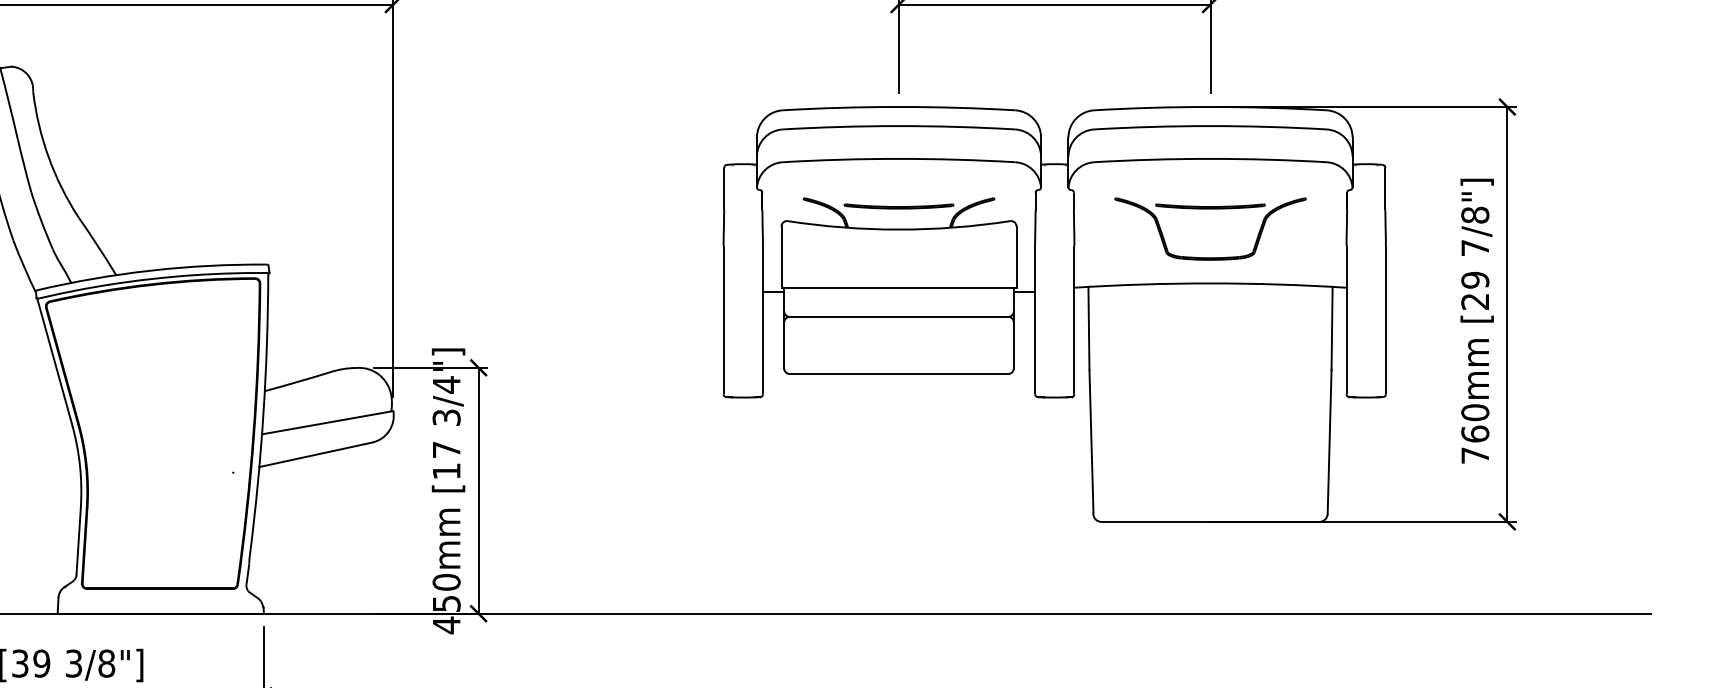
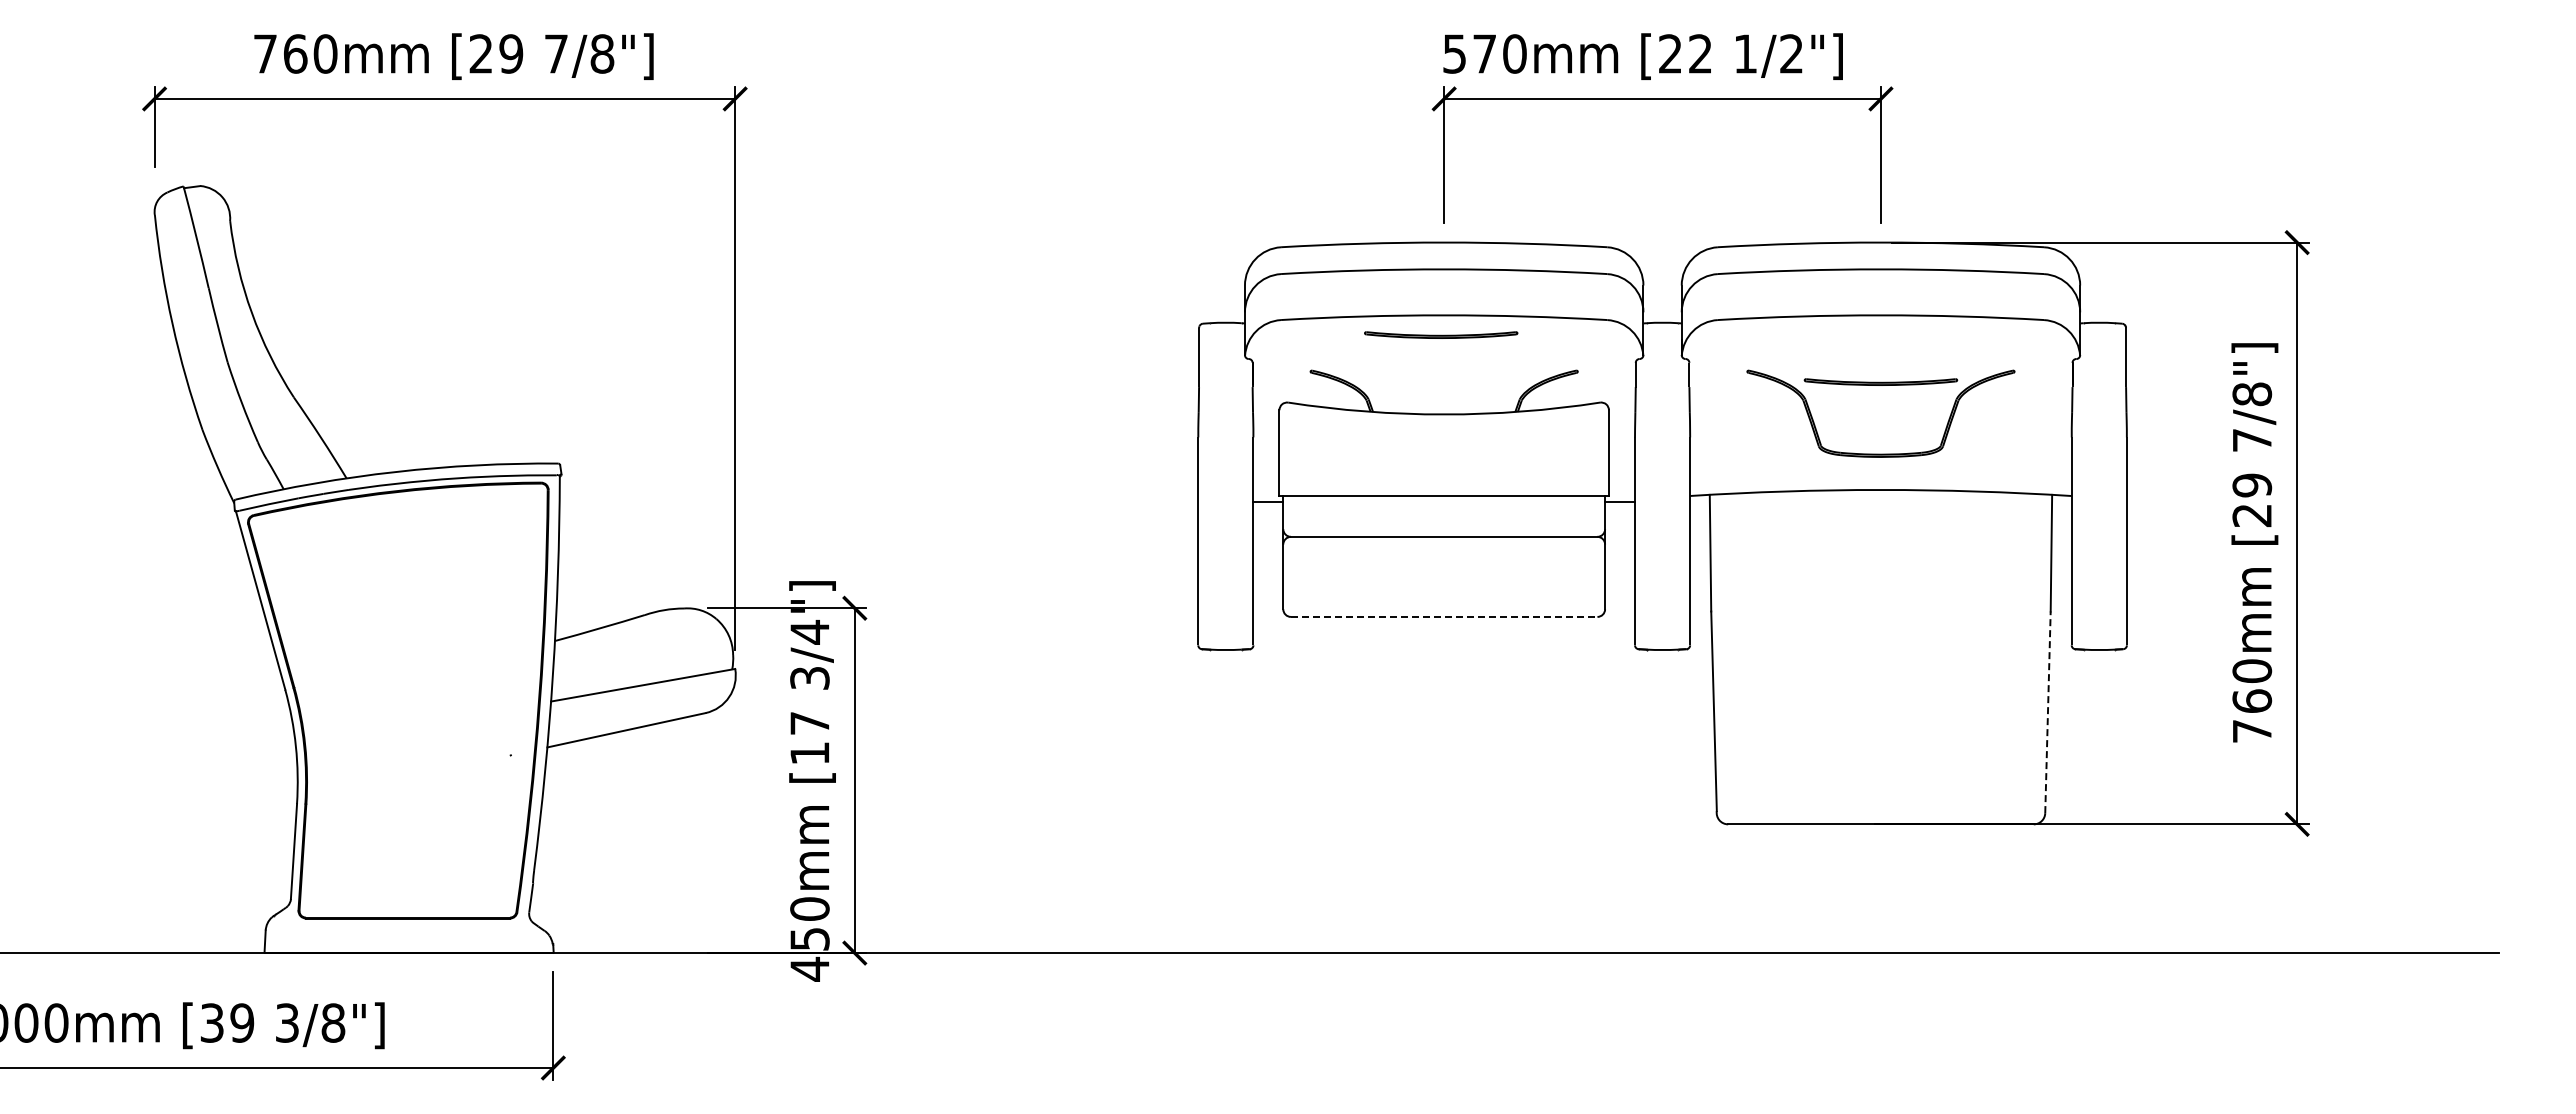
part: (899, 206) -> (1441, 334), moved
line: (899, 373) -> (1444, 616), solid -> dashed
line: (1329, 442) -> (2047, 712), solid -> dashed

